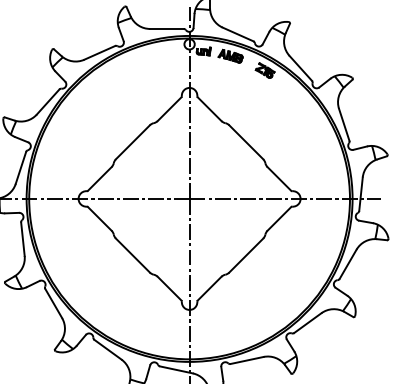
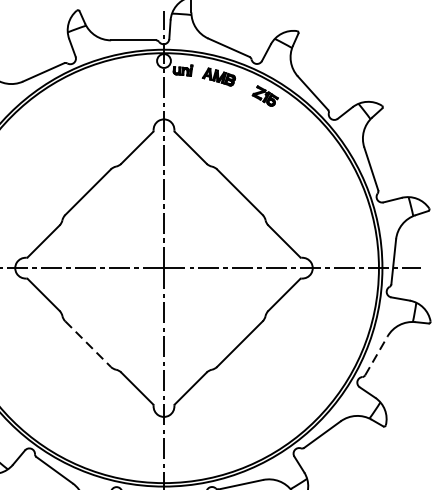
line: (133, 255) -> (88, 343), solid -> dashed
line: (348, 264) -> (376, 356), solid -> dashed

